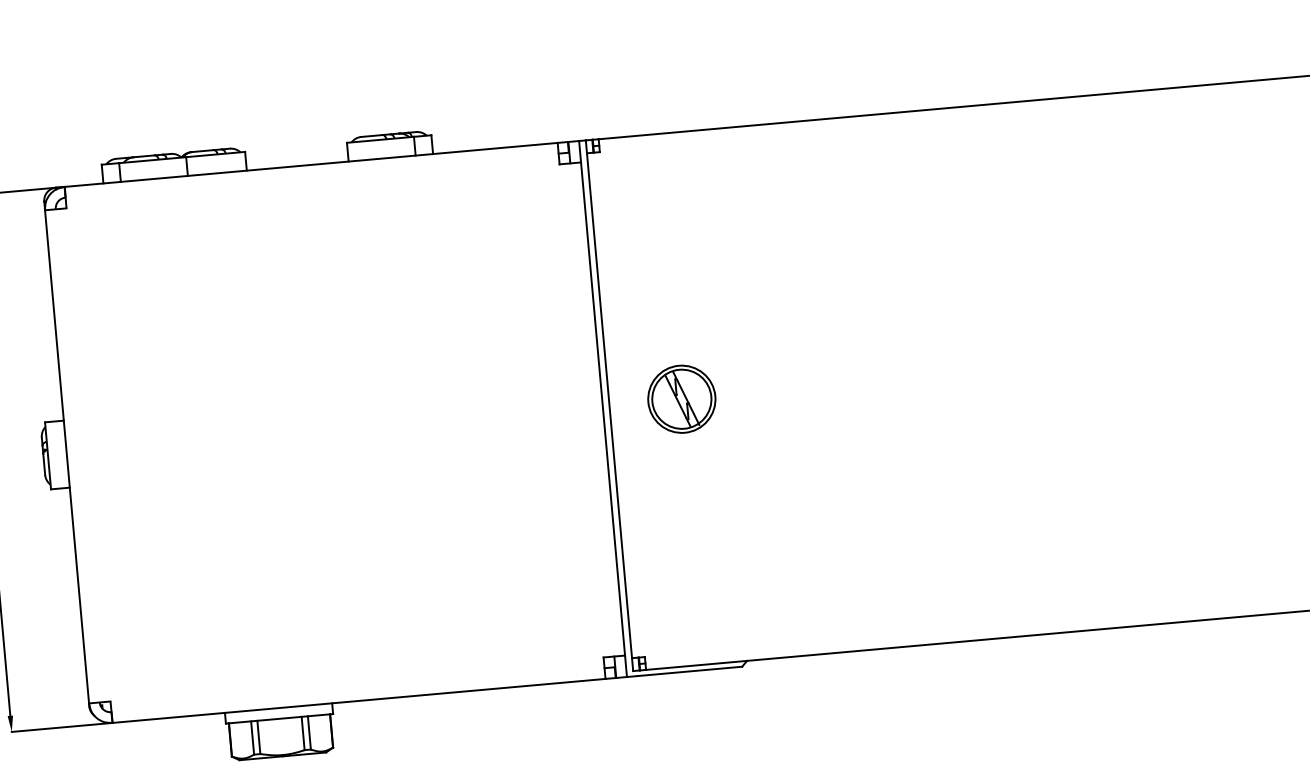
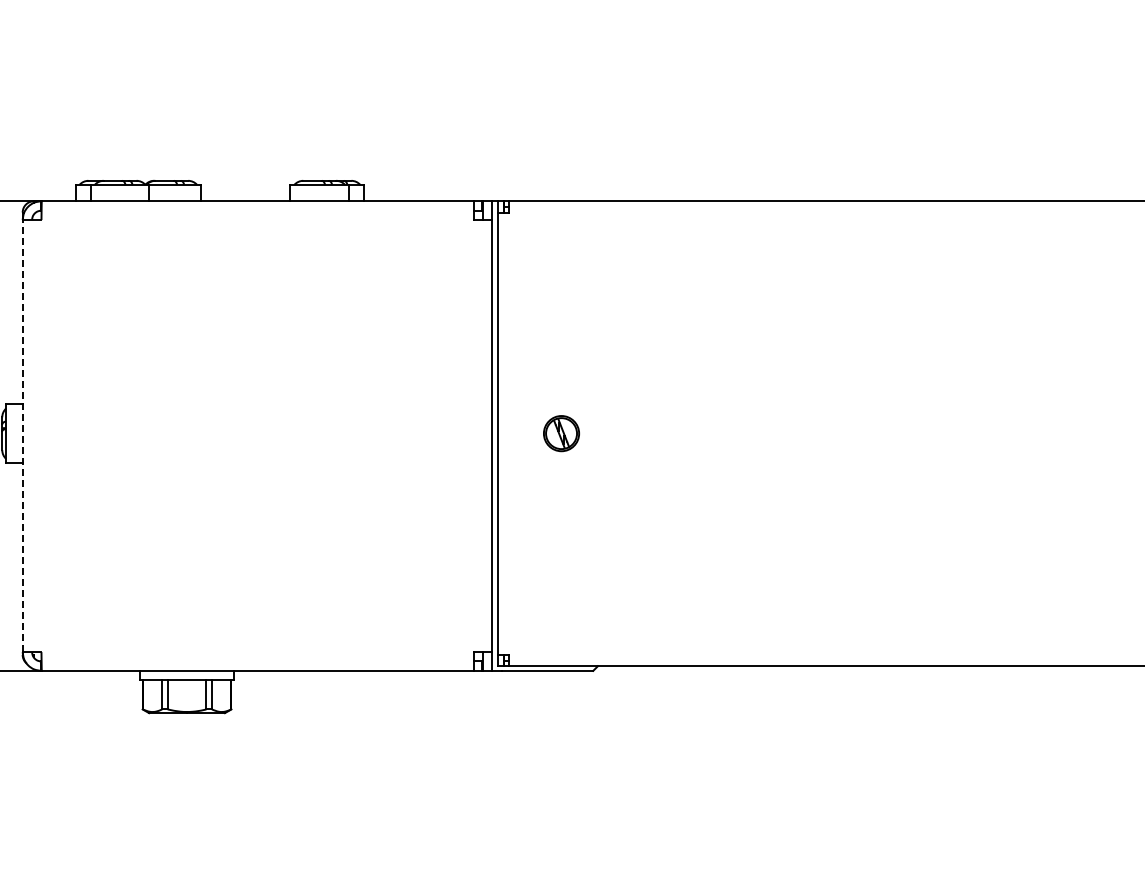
part: (681, 399) -> (561, 433), size x0.6
line: (66, 456) -> (22, 435), solid -> dashed

